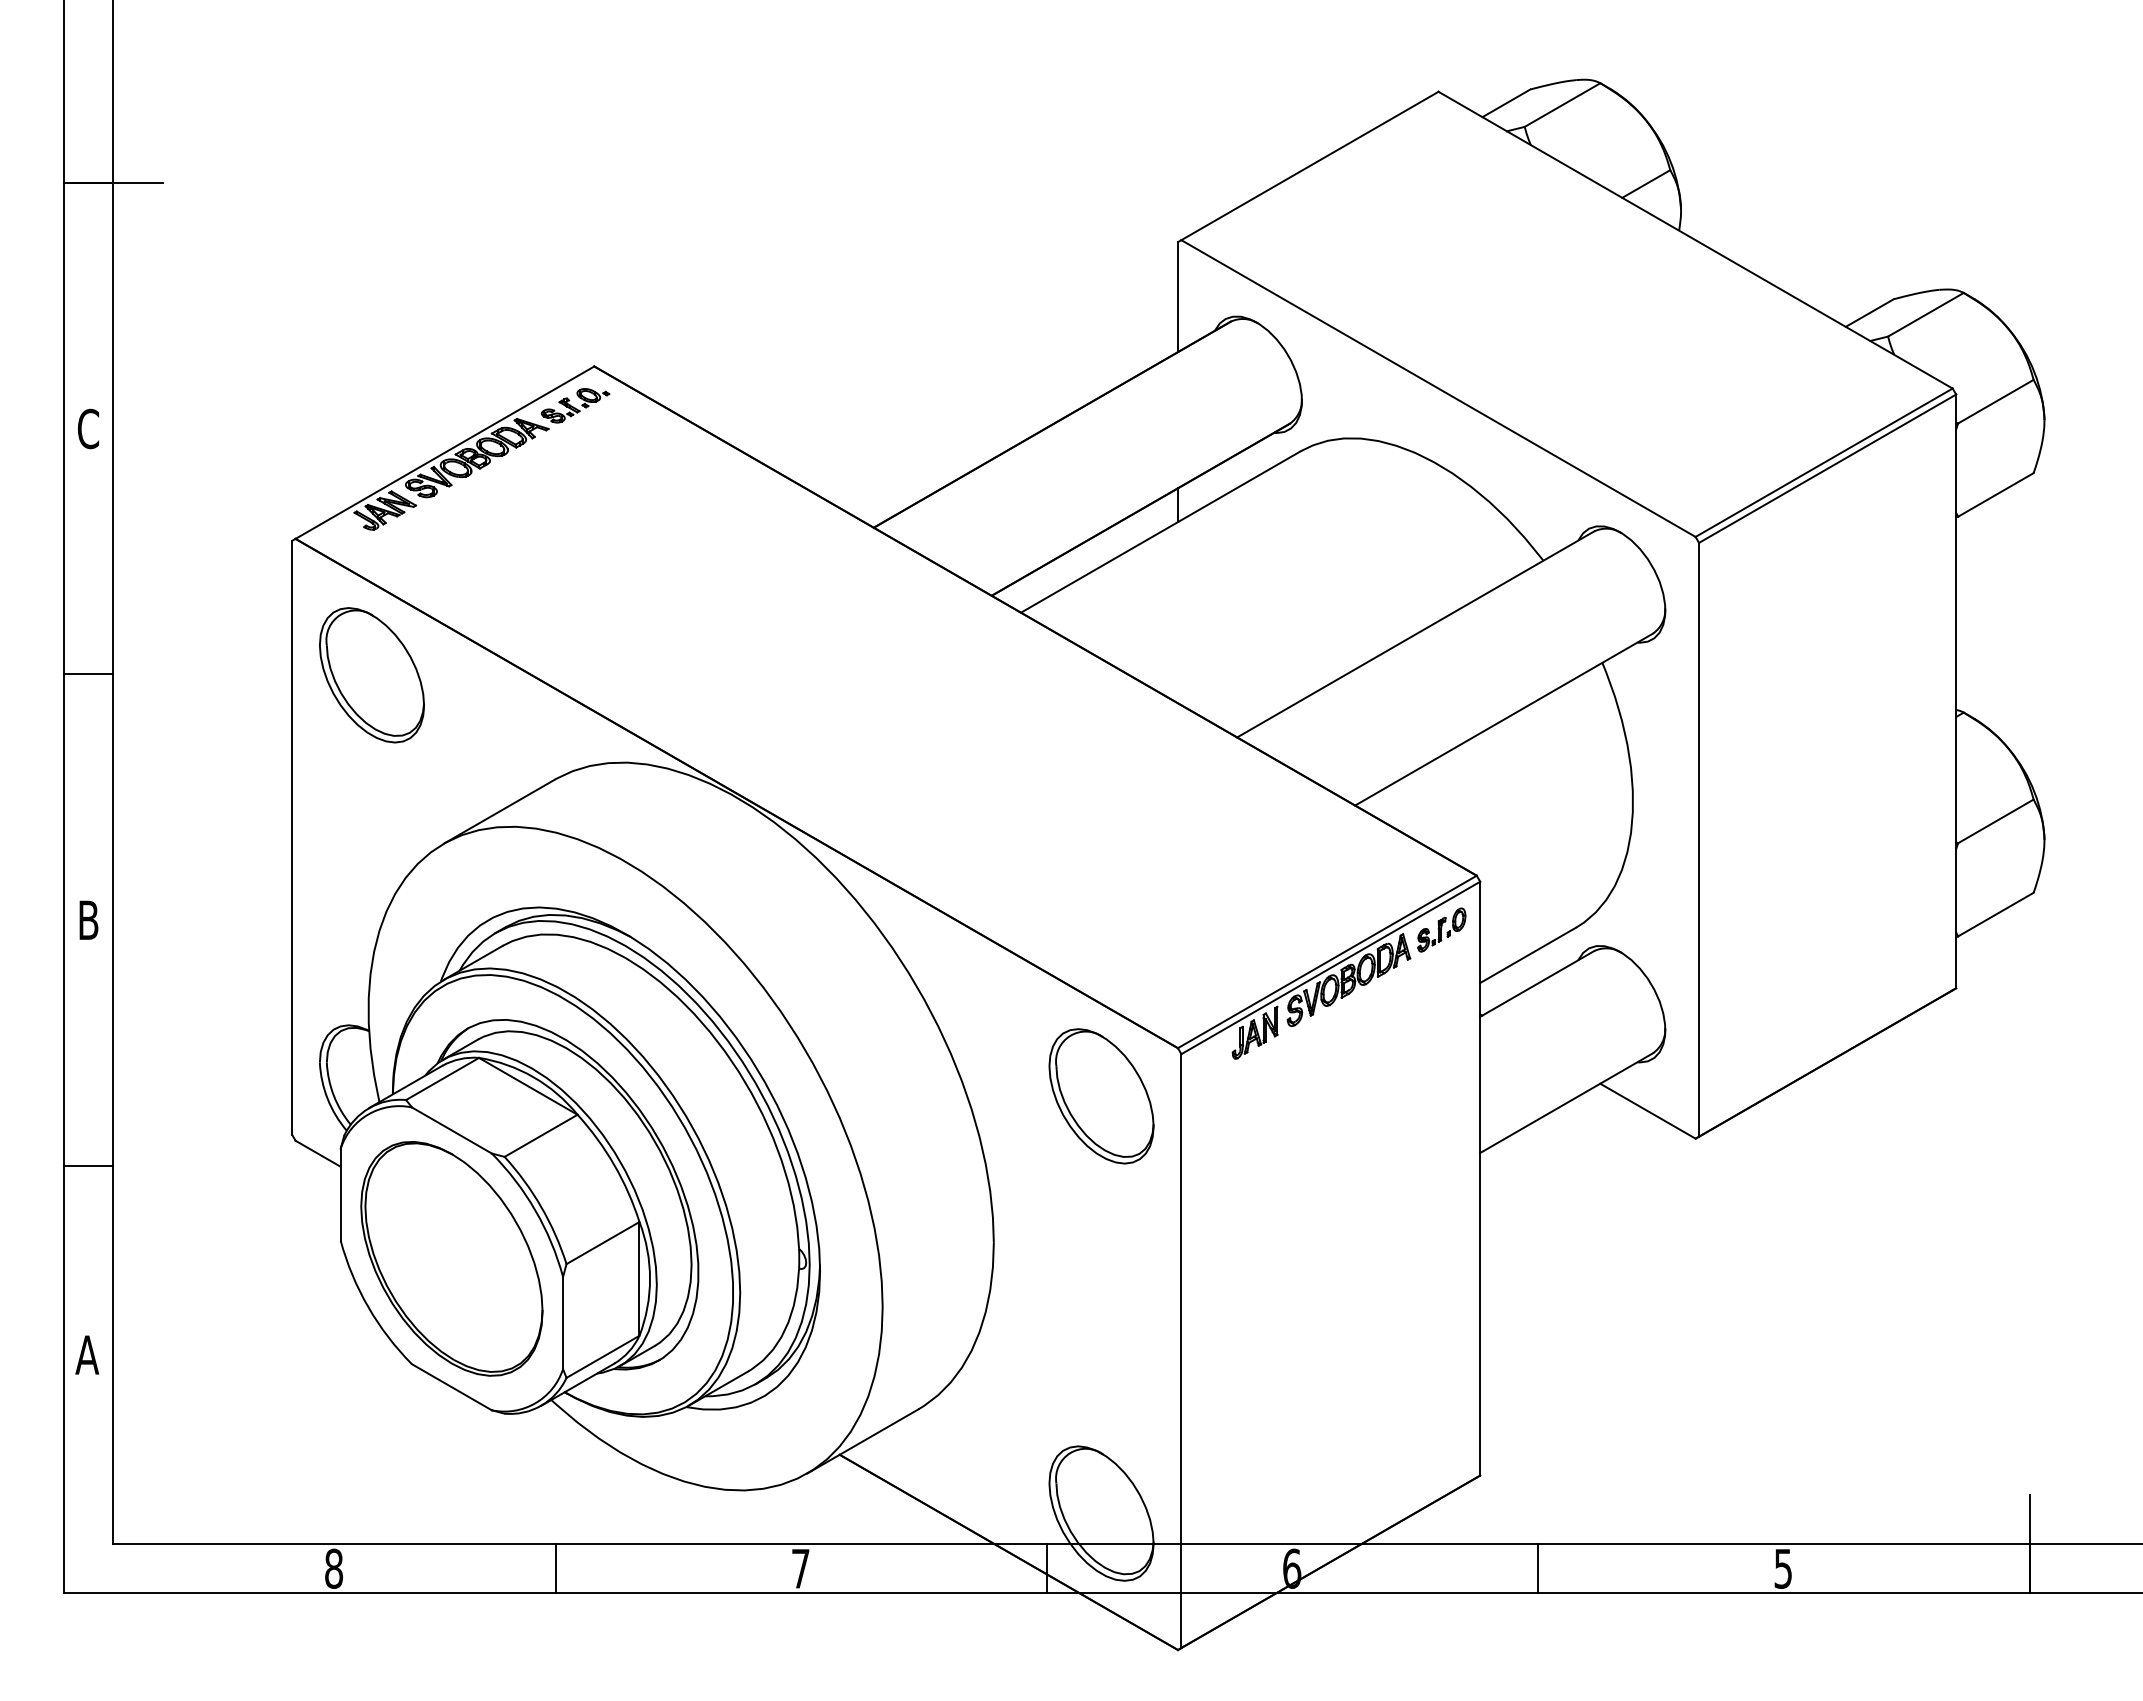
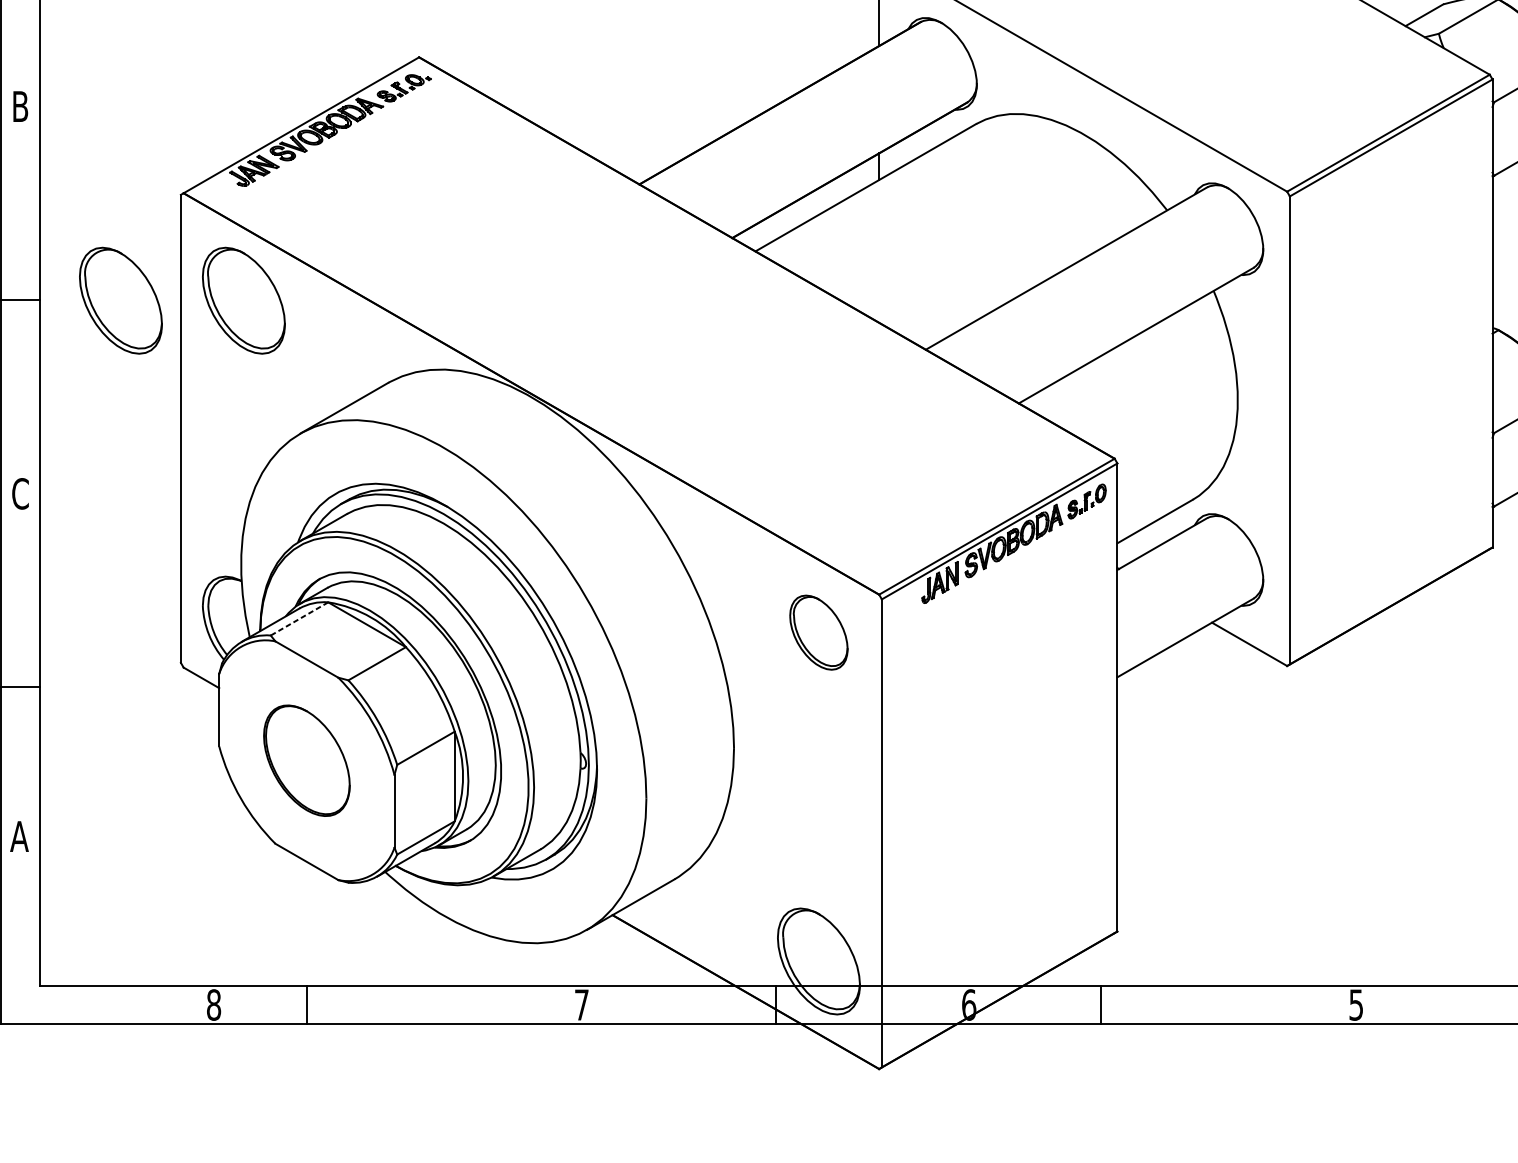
text: (88, 428) -> (20, 106), C -> B
part: (215, 675) -> (120, 300), added
text: (88, 920) -> (20, 494), B -> C
line: (442, 1079) -> (299, 619), solid -> dashed
part: (1101, 1096) -> (818, 632), size x0.7
part: (451, 1258) -> (306, 760), size x0.6
line: (555, 1568) -> (306, 1004), moved
line: (1538, 1568) -> (1101, 1004), moved

